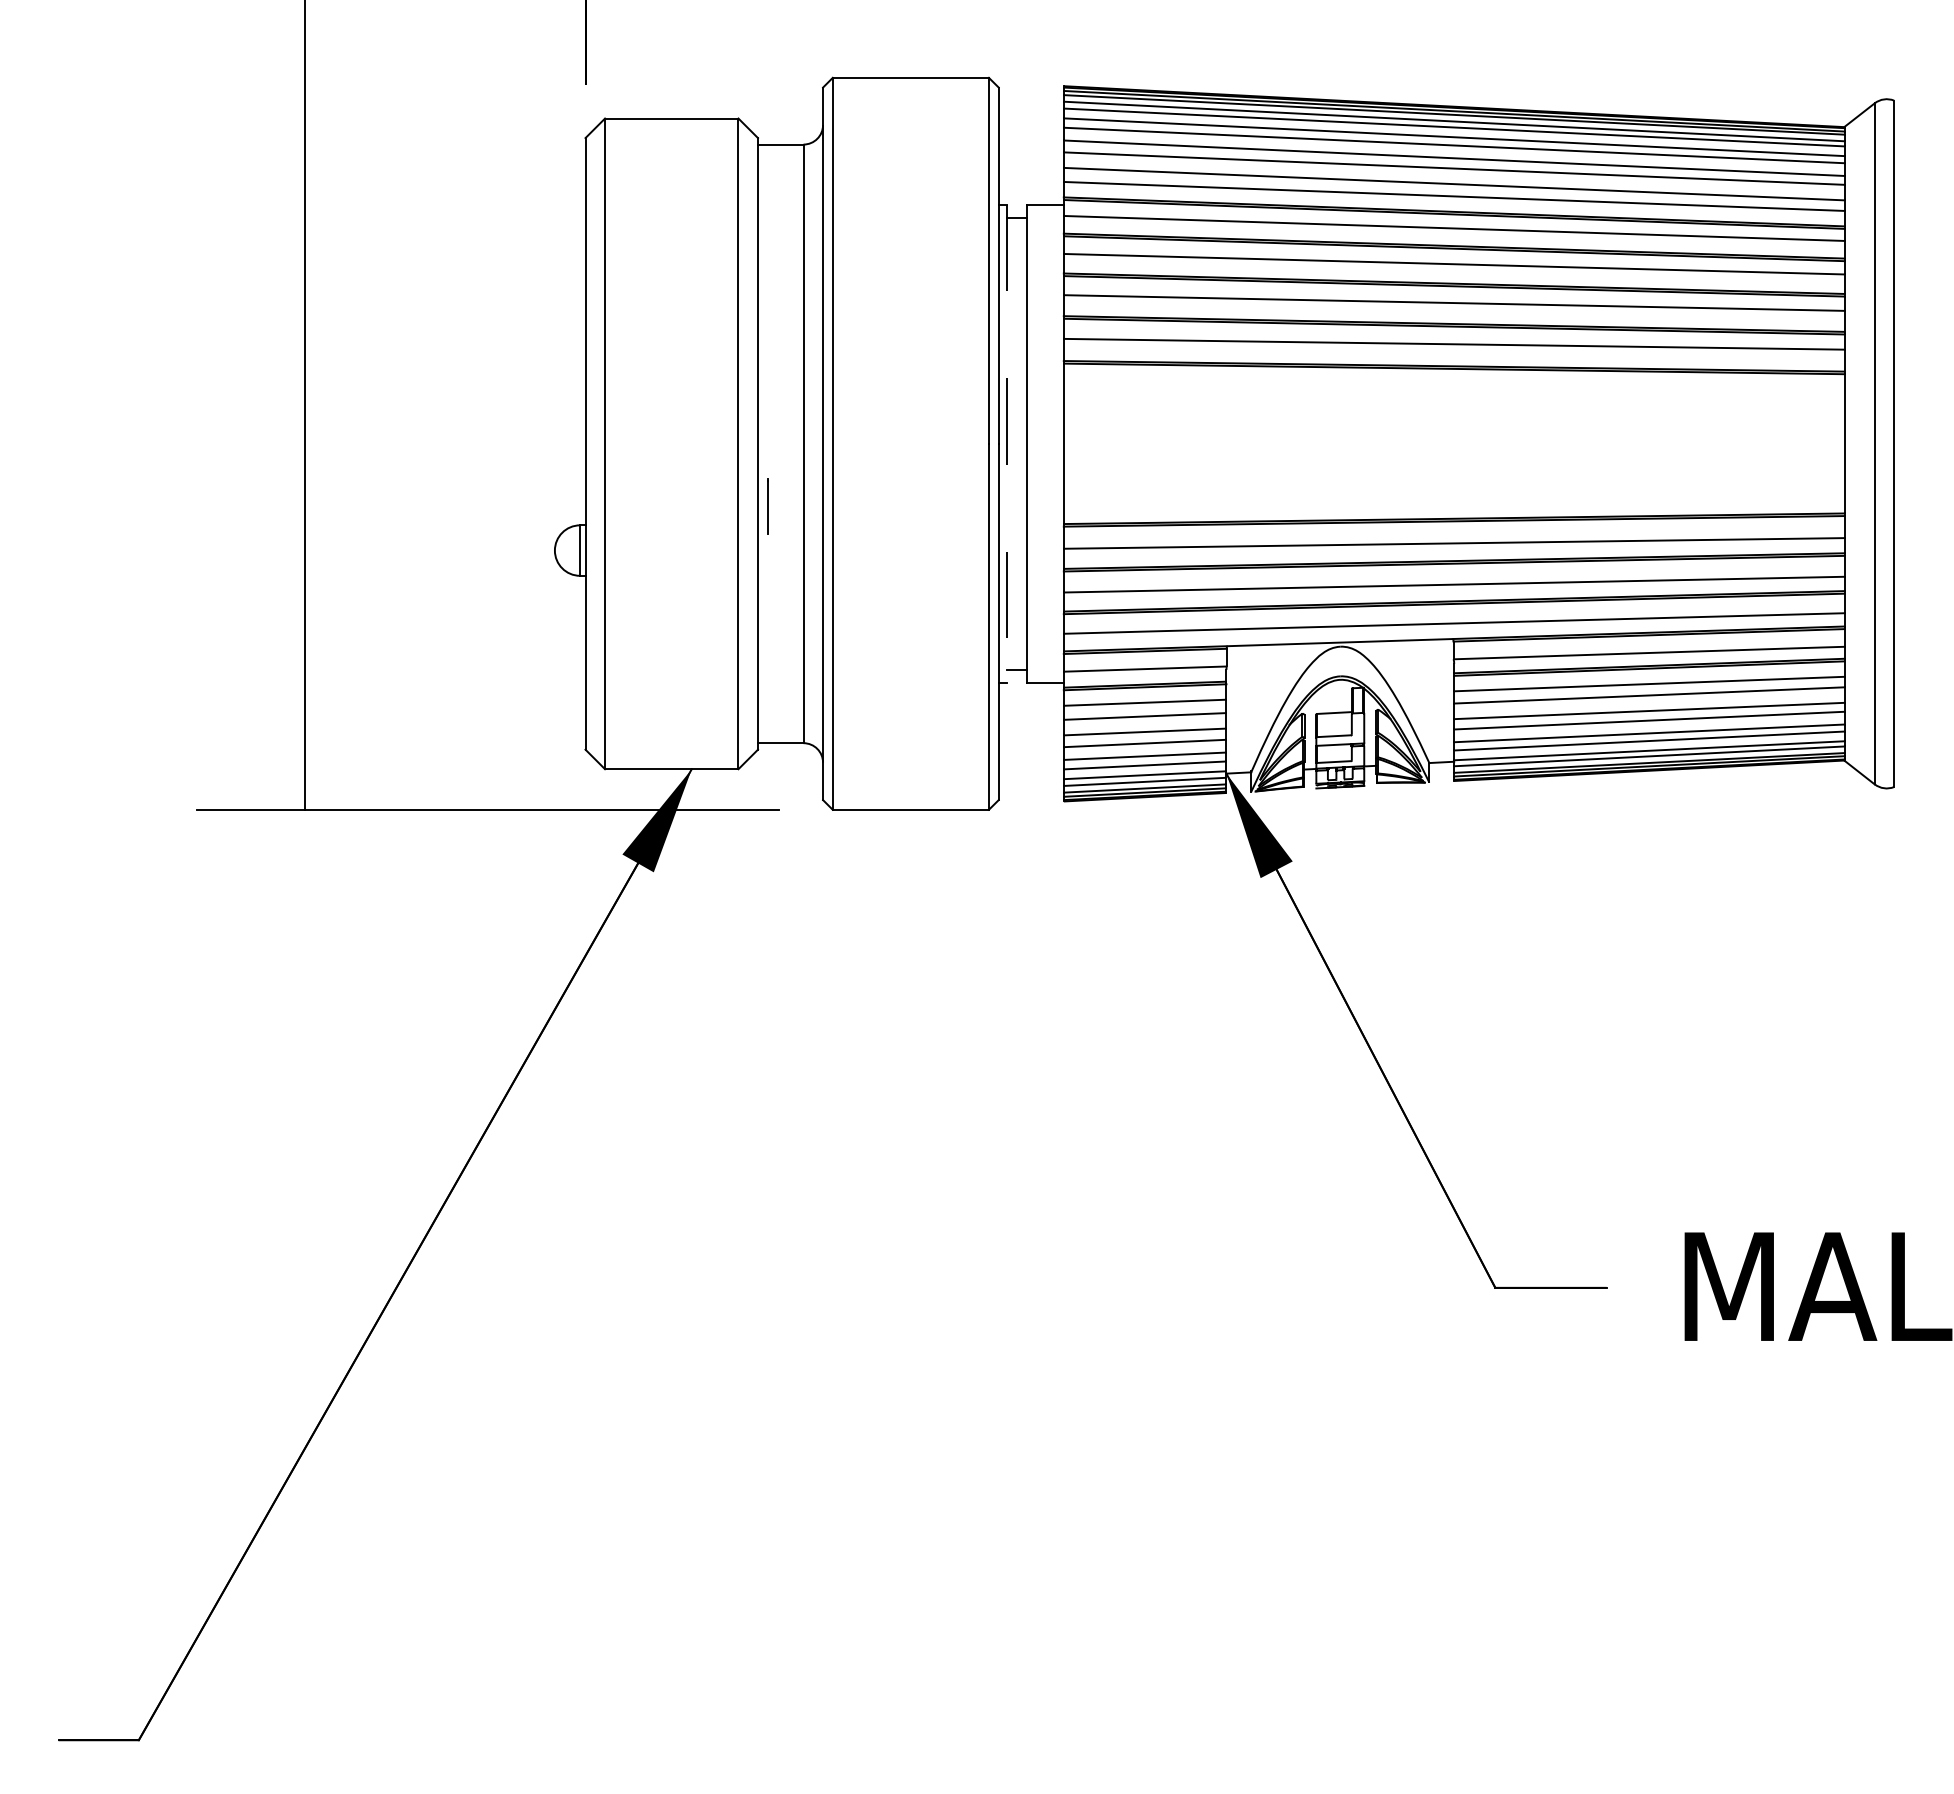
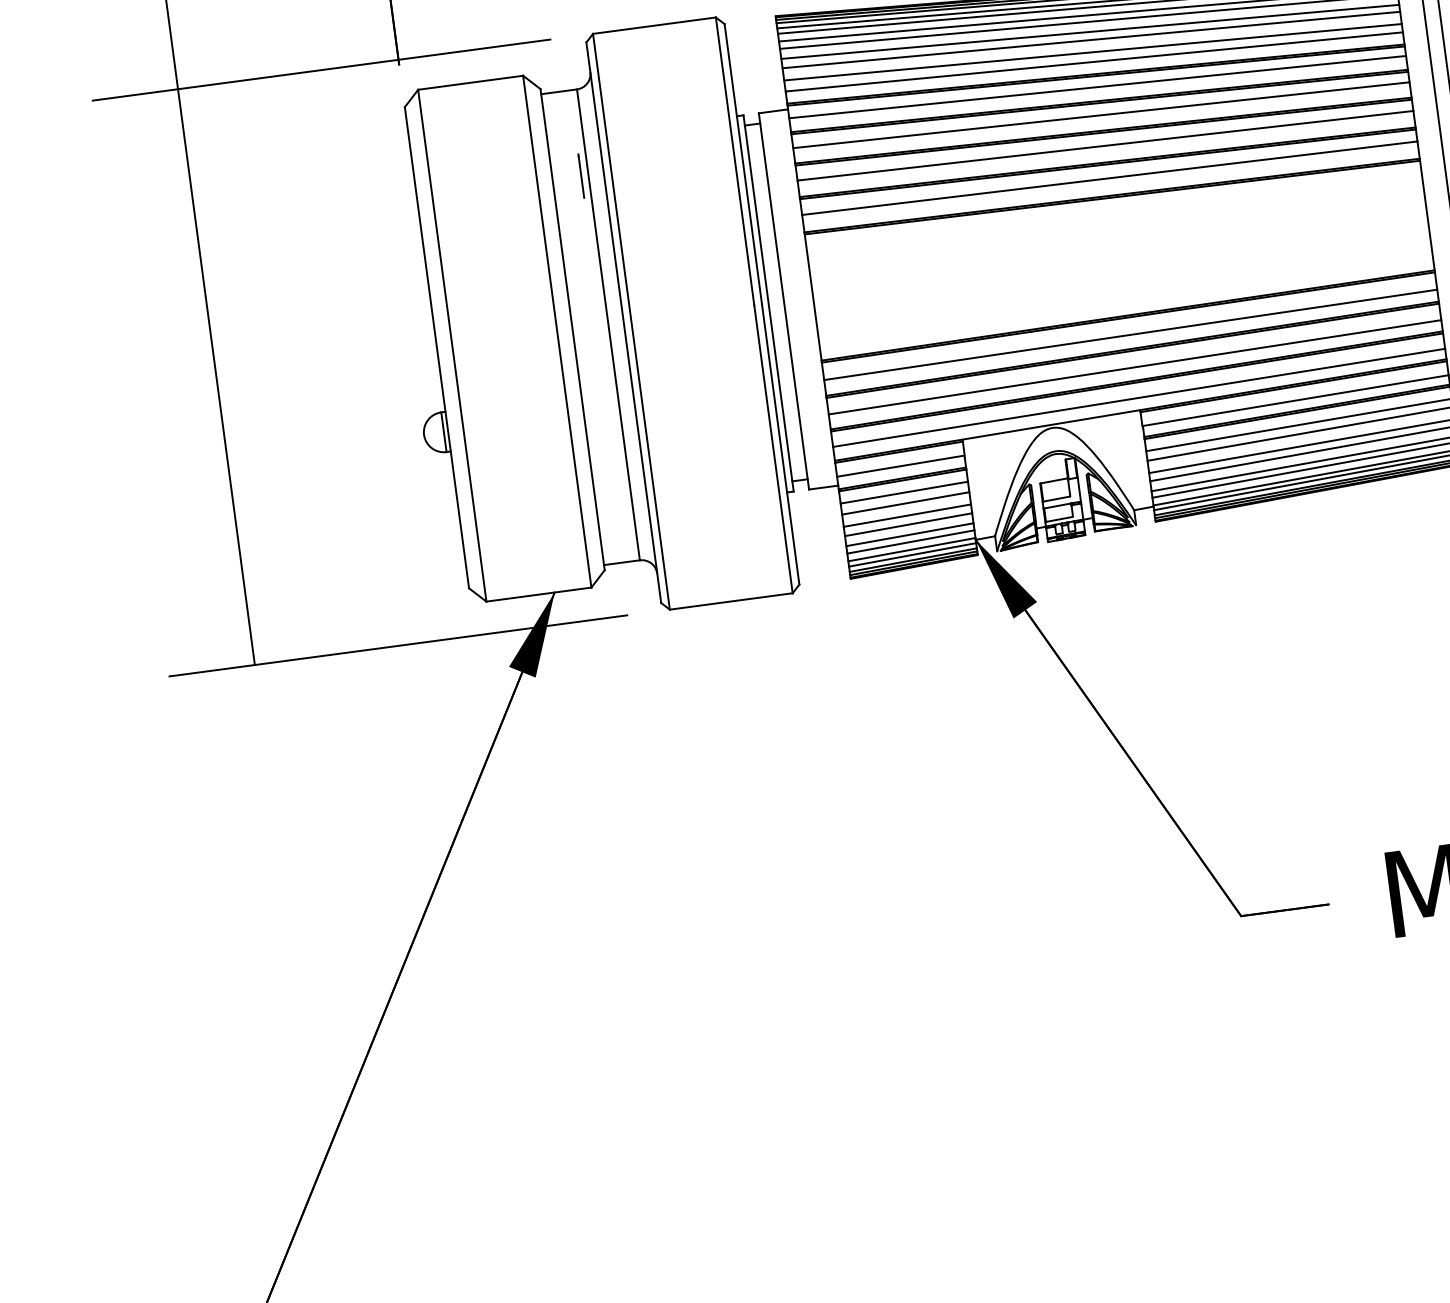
line: (487, 77) -> (321, 69), added
line: (1007, 444) -> (768, 303), dashed -> solid
line: (767, 506) -> (580, 176), moved

